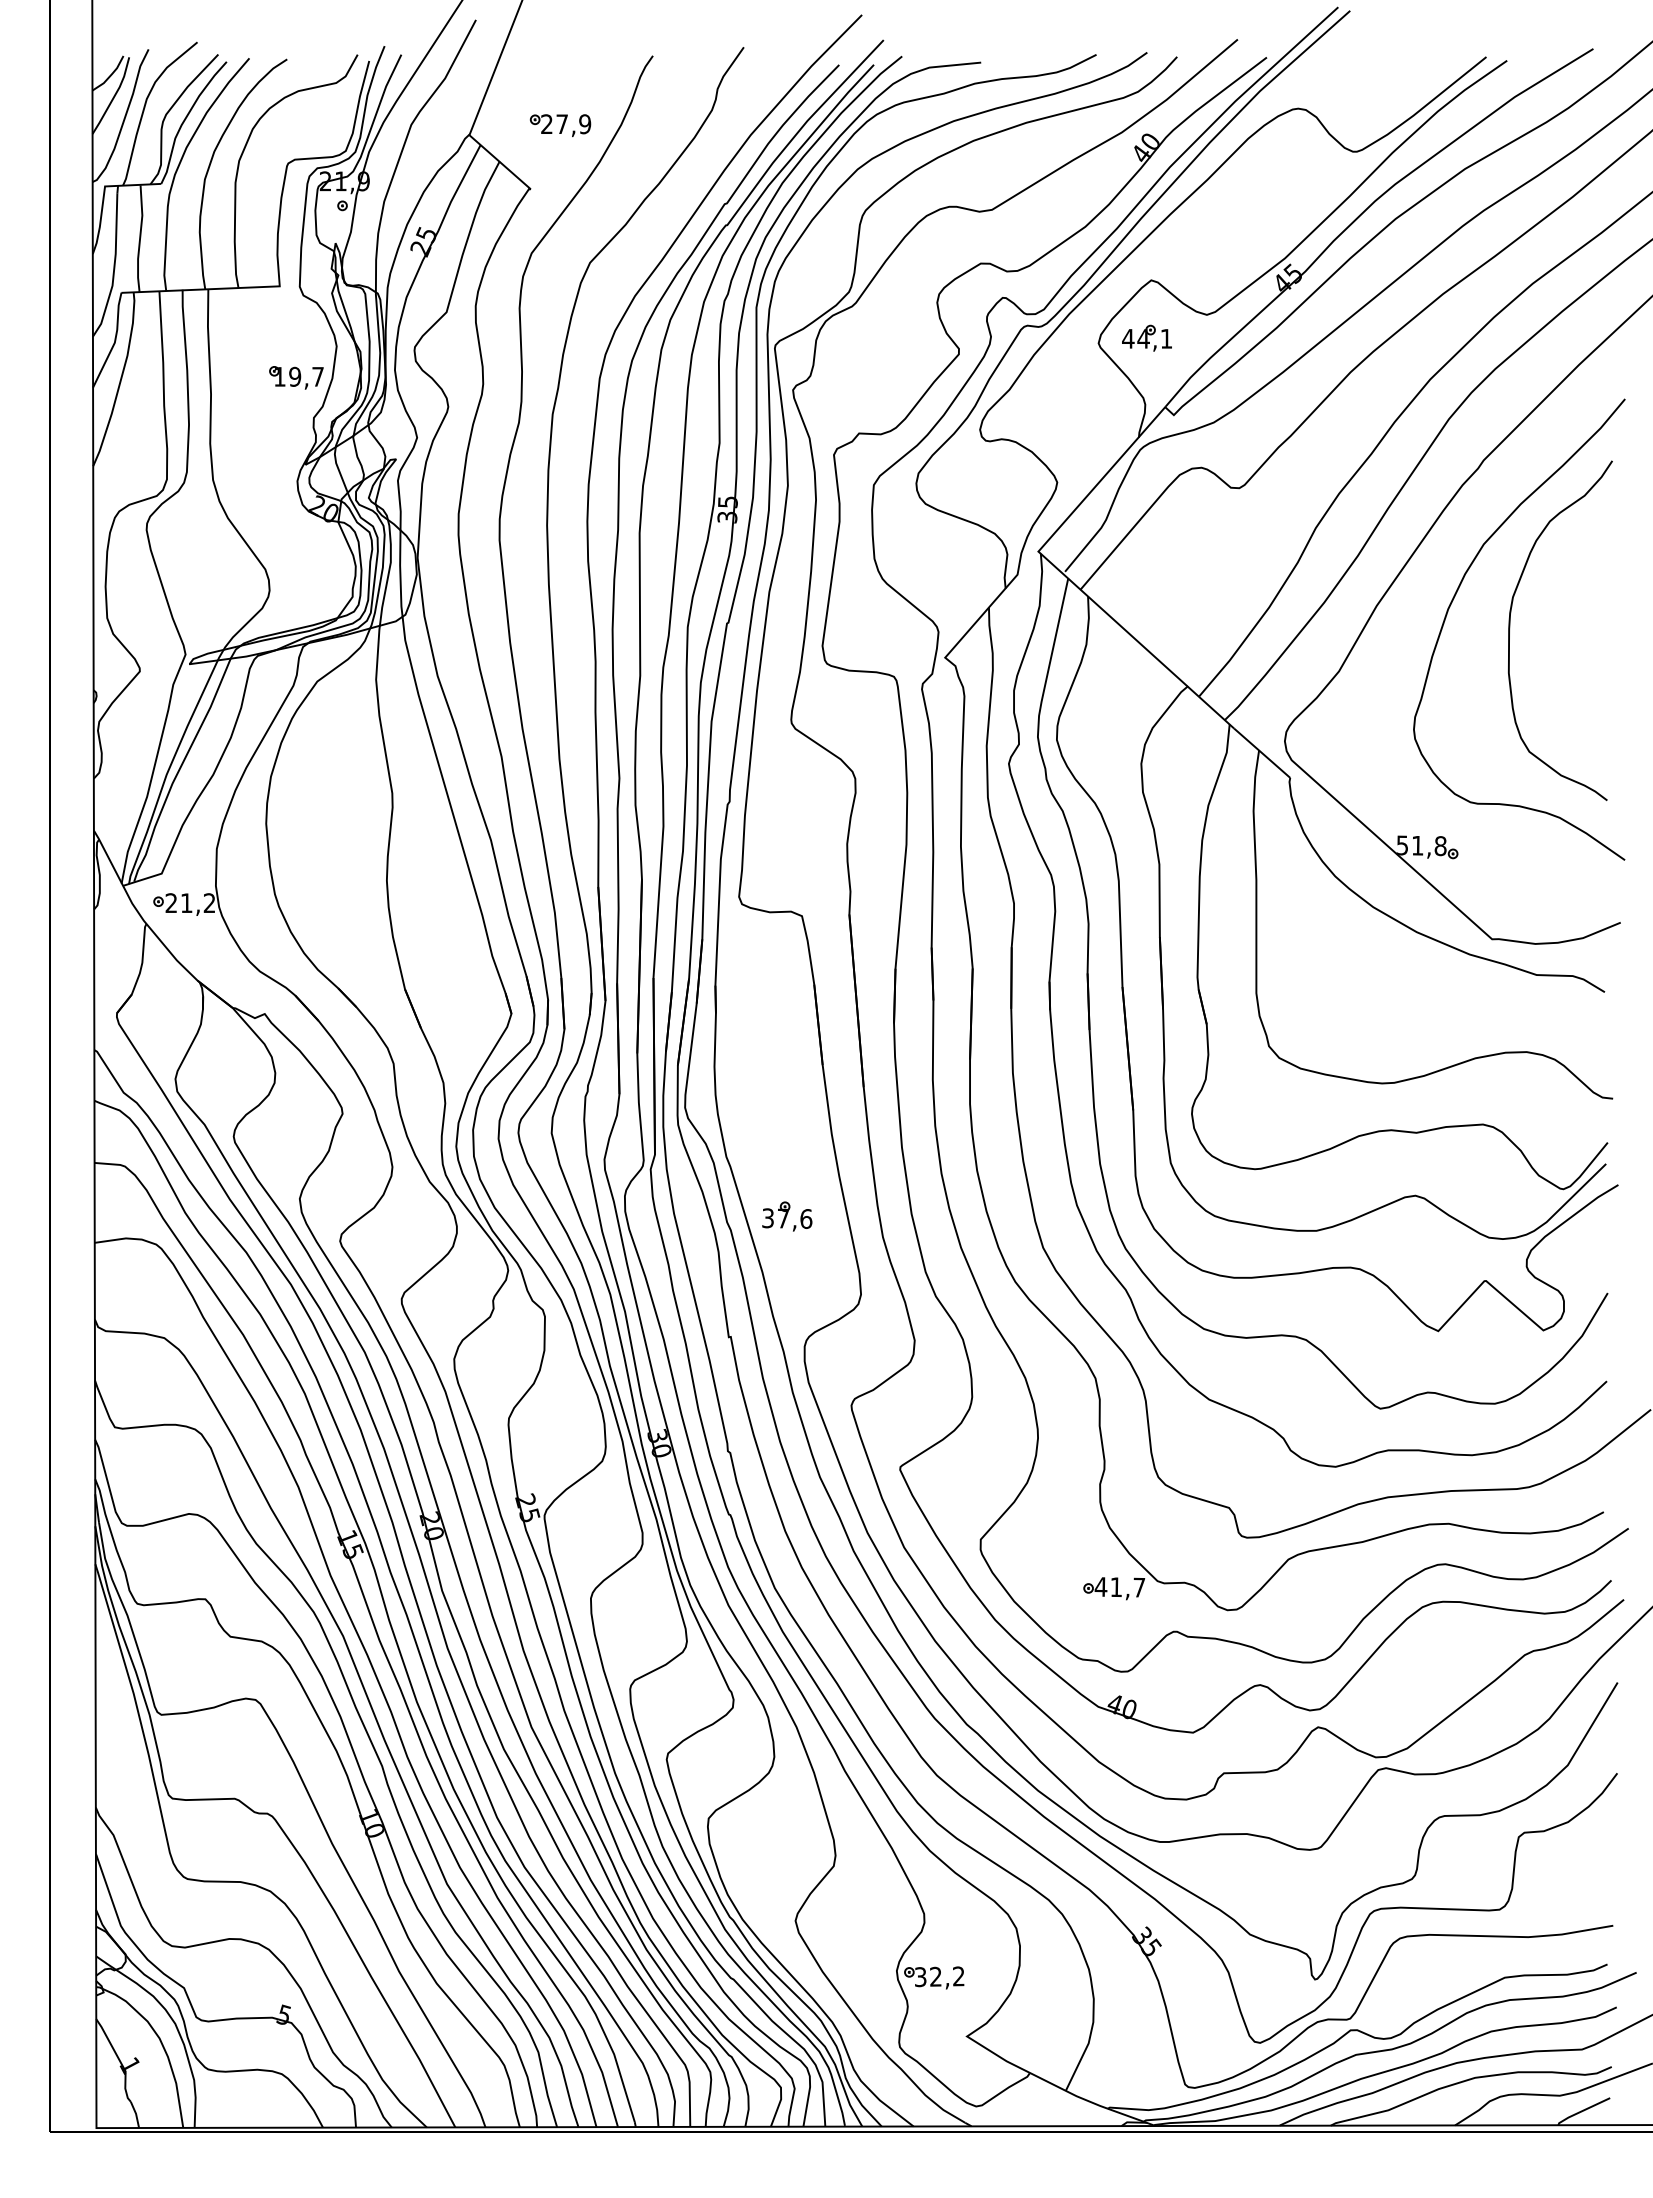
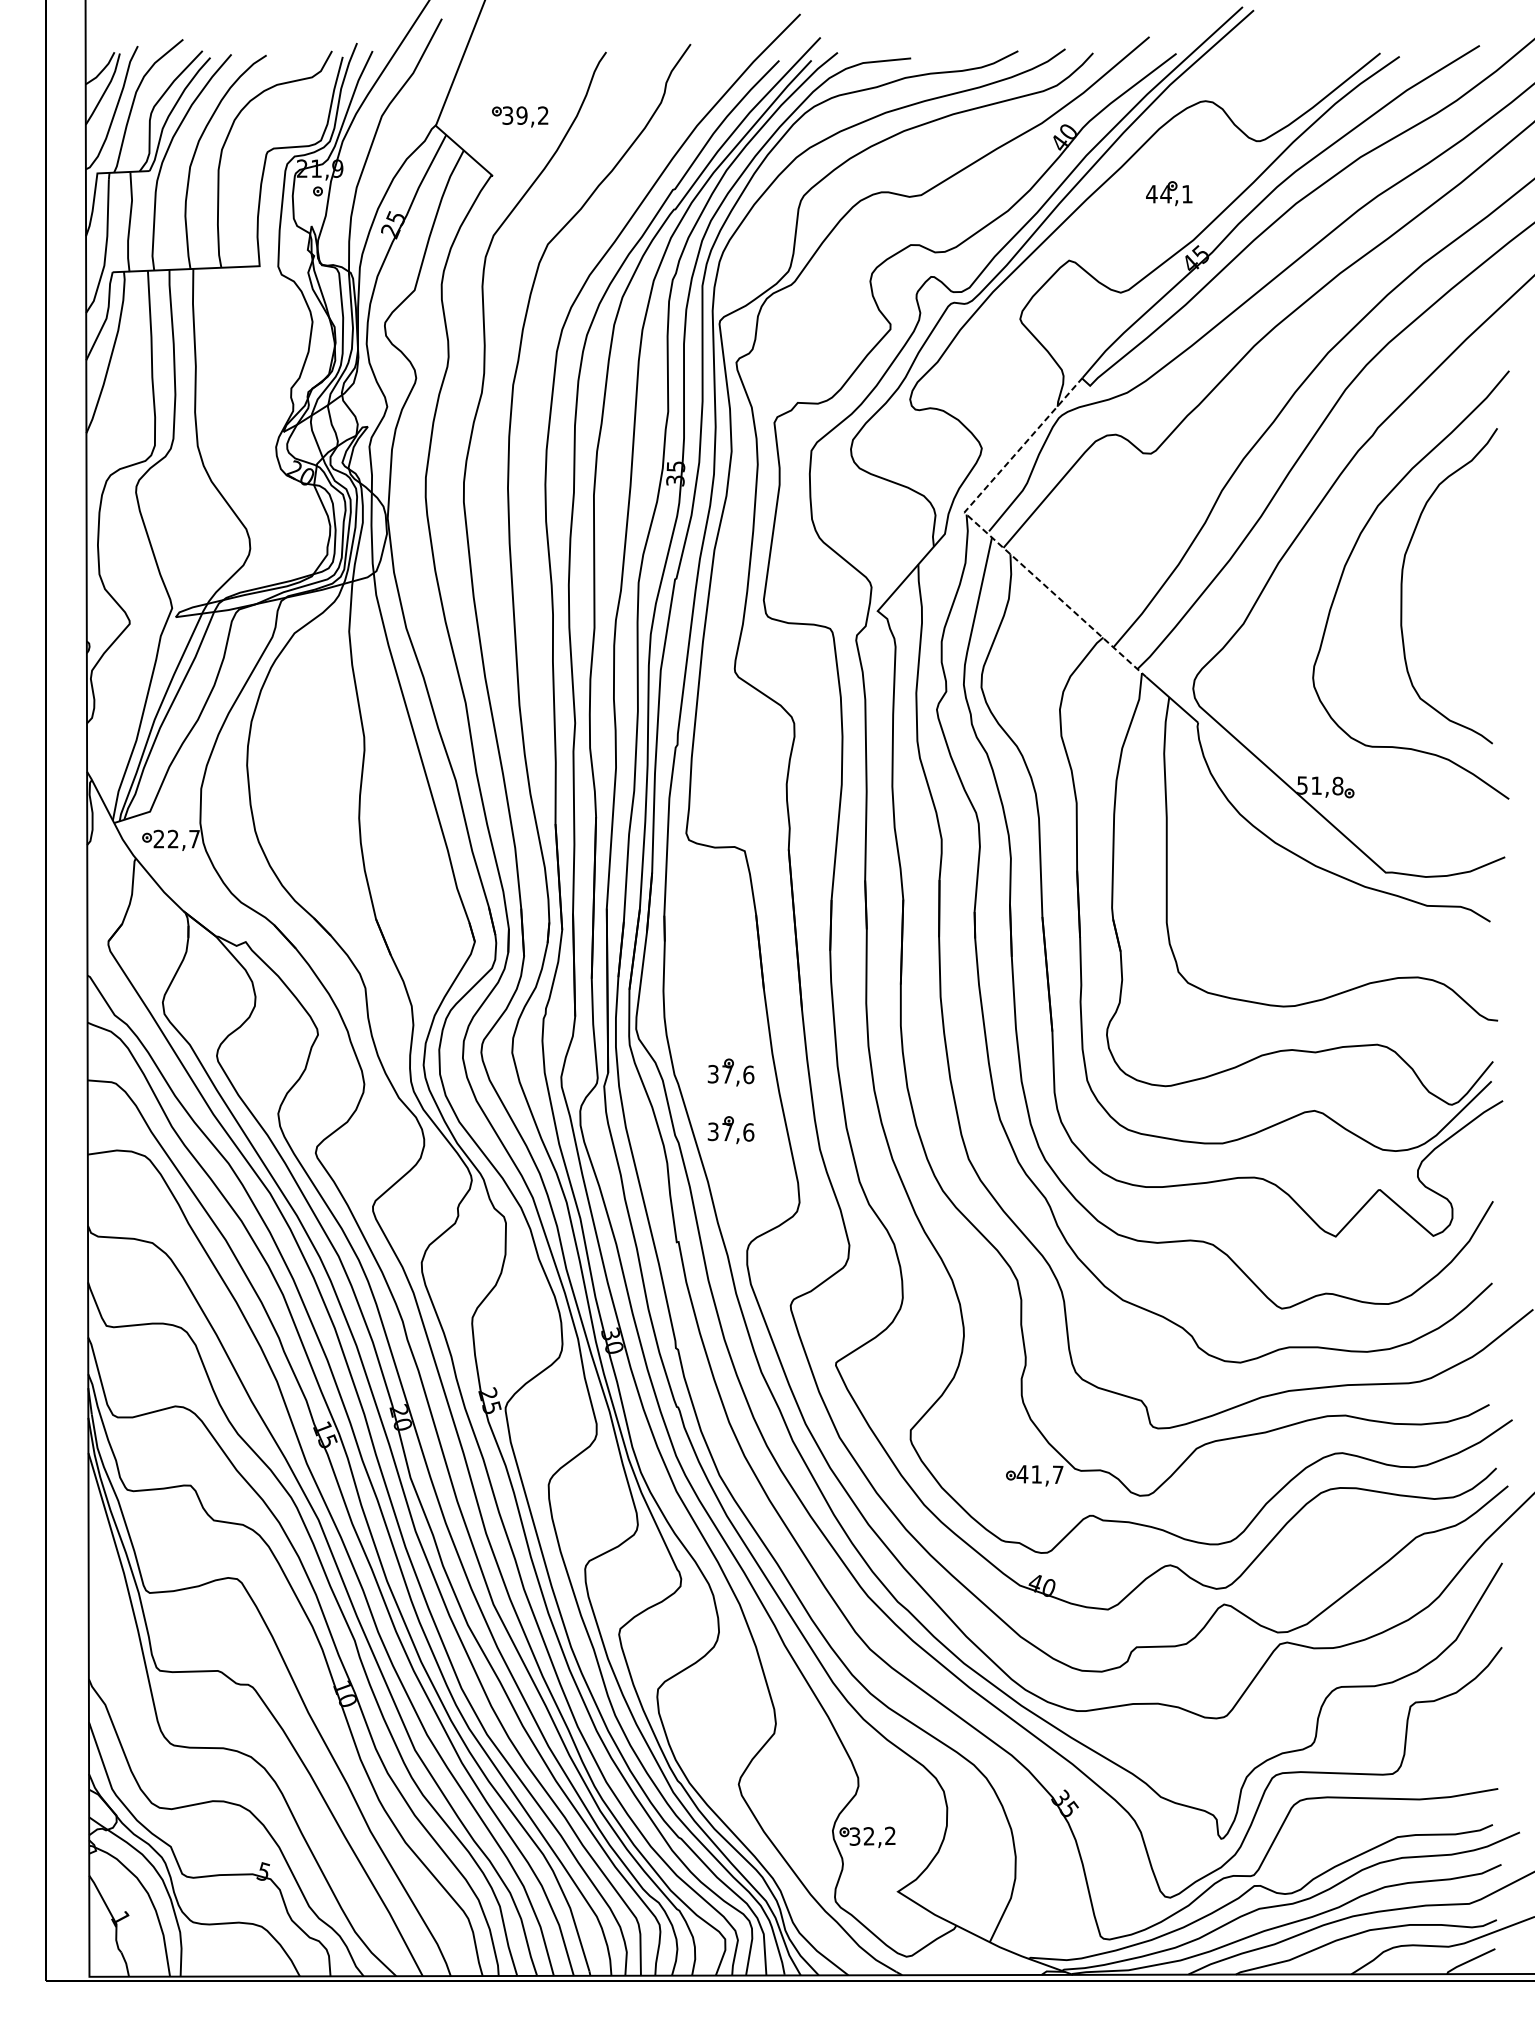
text: (566, 124) -> (526, 115), 27,9 -> 39,2
part: (1146, 337) -> (1168, 192), moved
part: (296, 377) -> (275, 350), removed
line: (1064, 575) -> (988, 534), solid -> dashed
text: (198, 902) -> (184, 838), 21,2 -> 22,7
part: (787, 1154) -> (731, 1072), added

